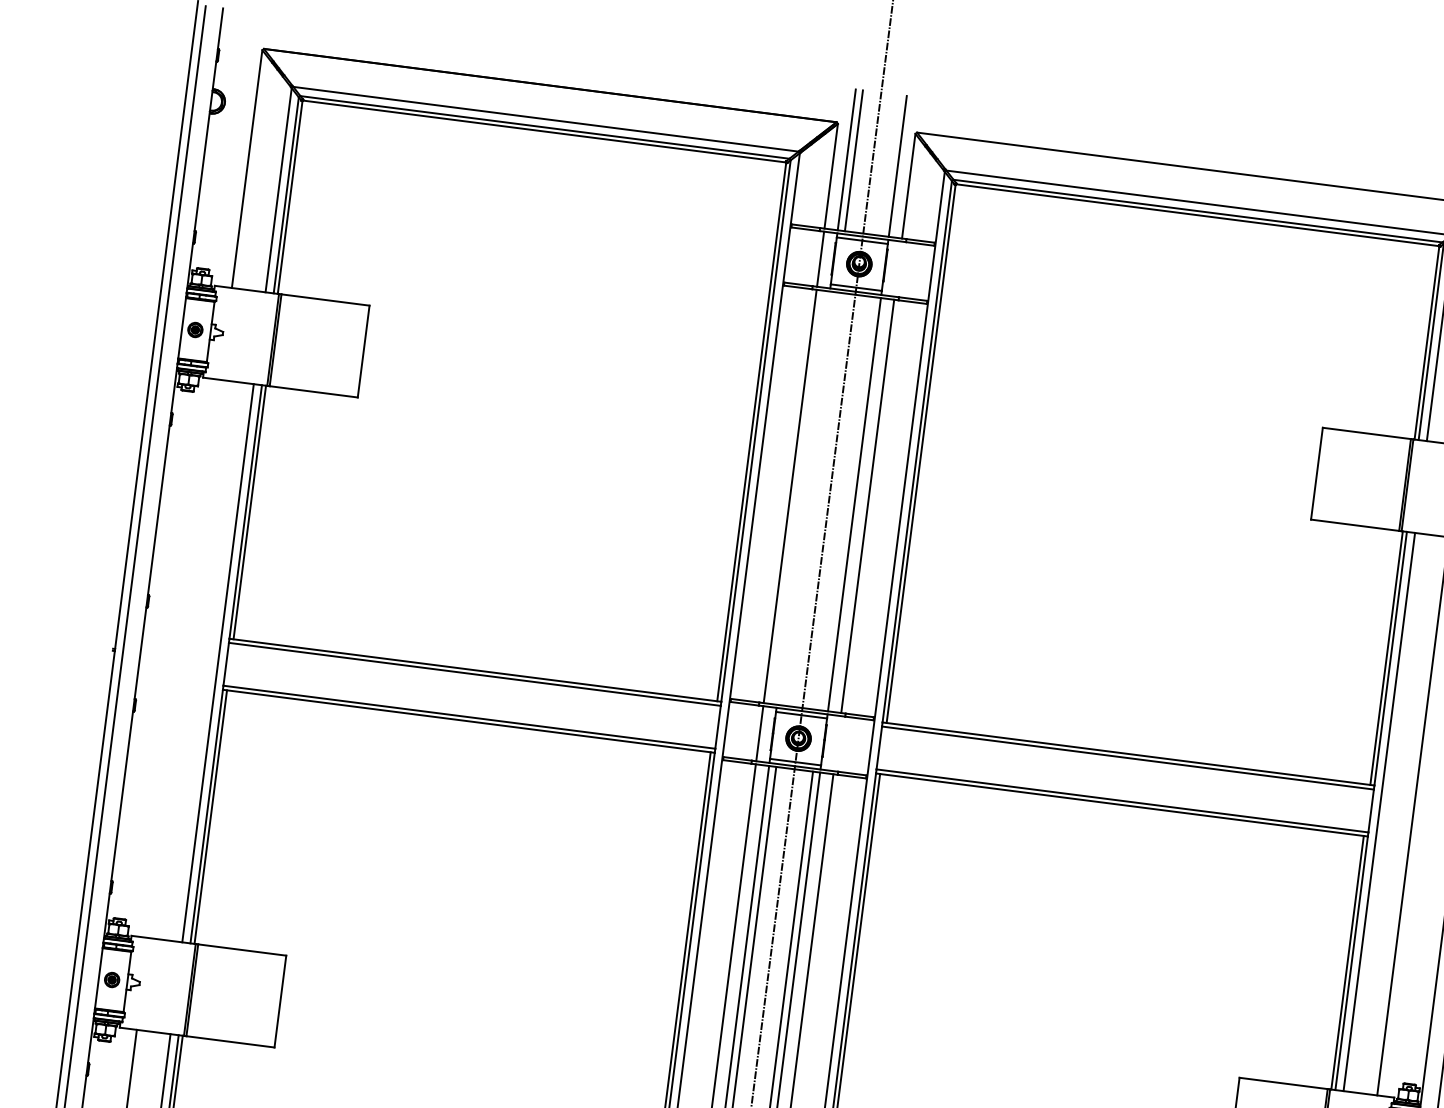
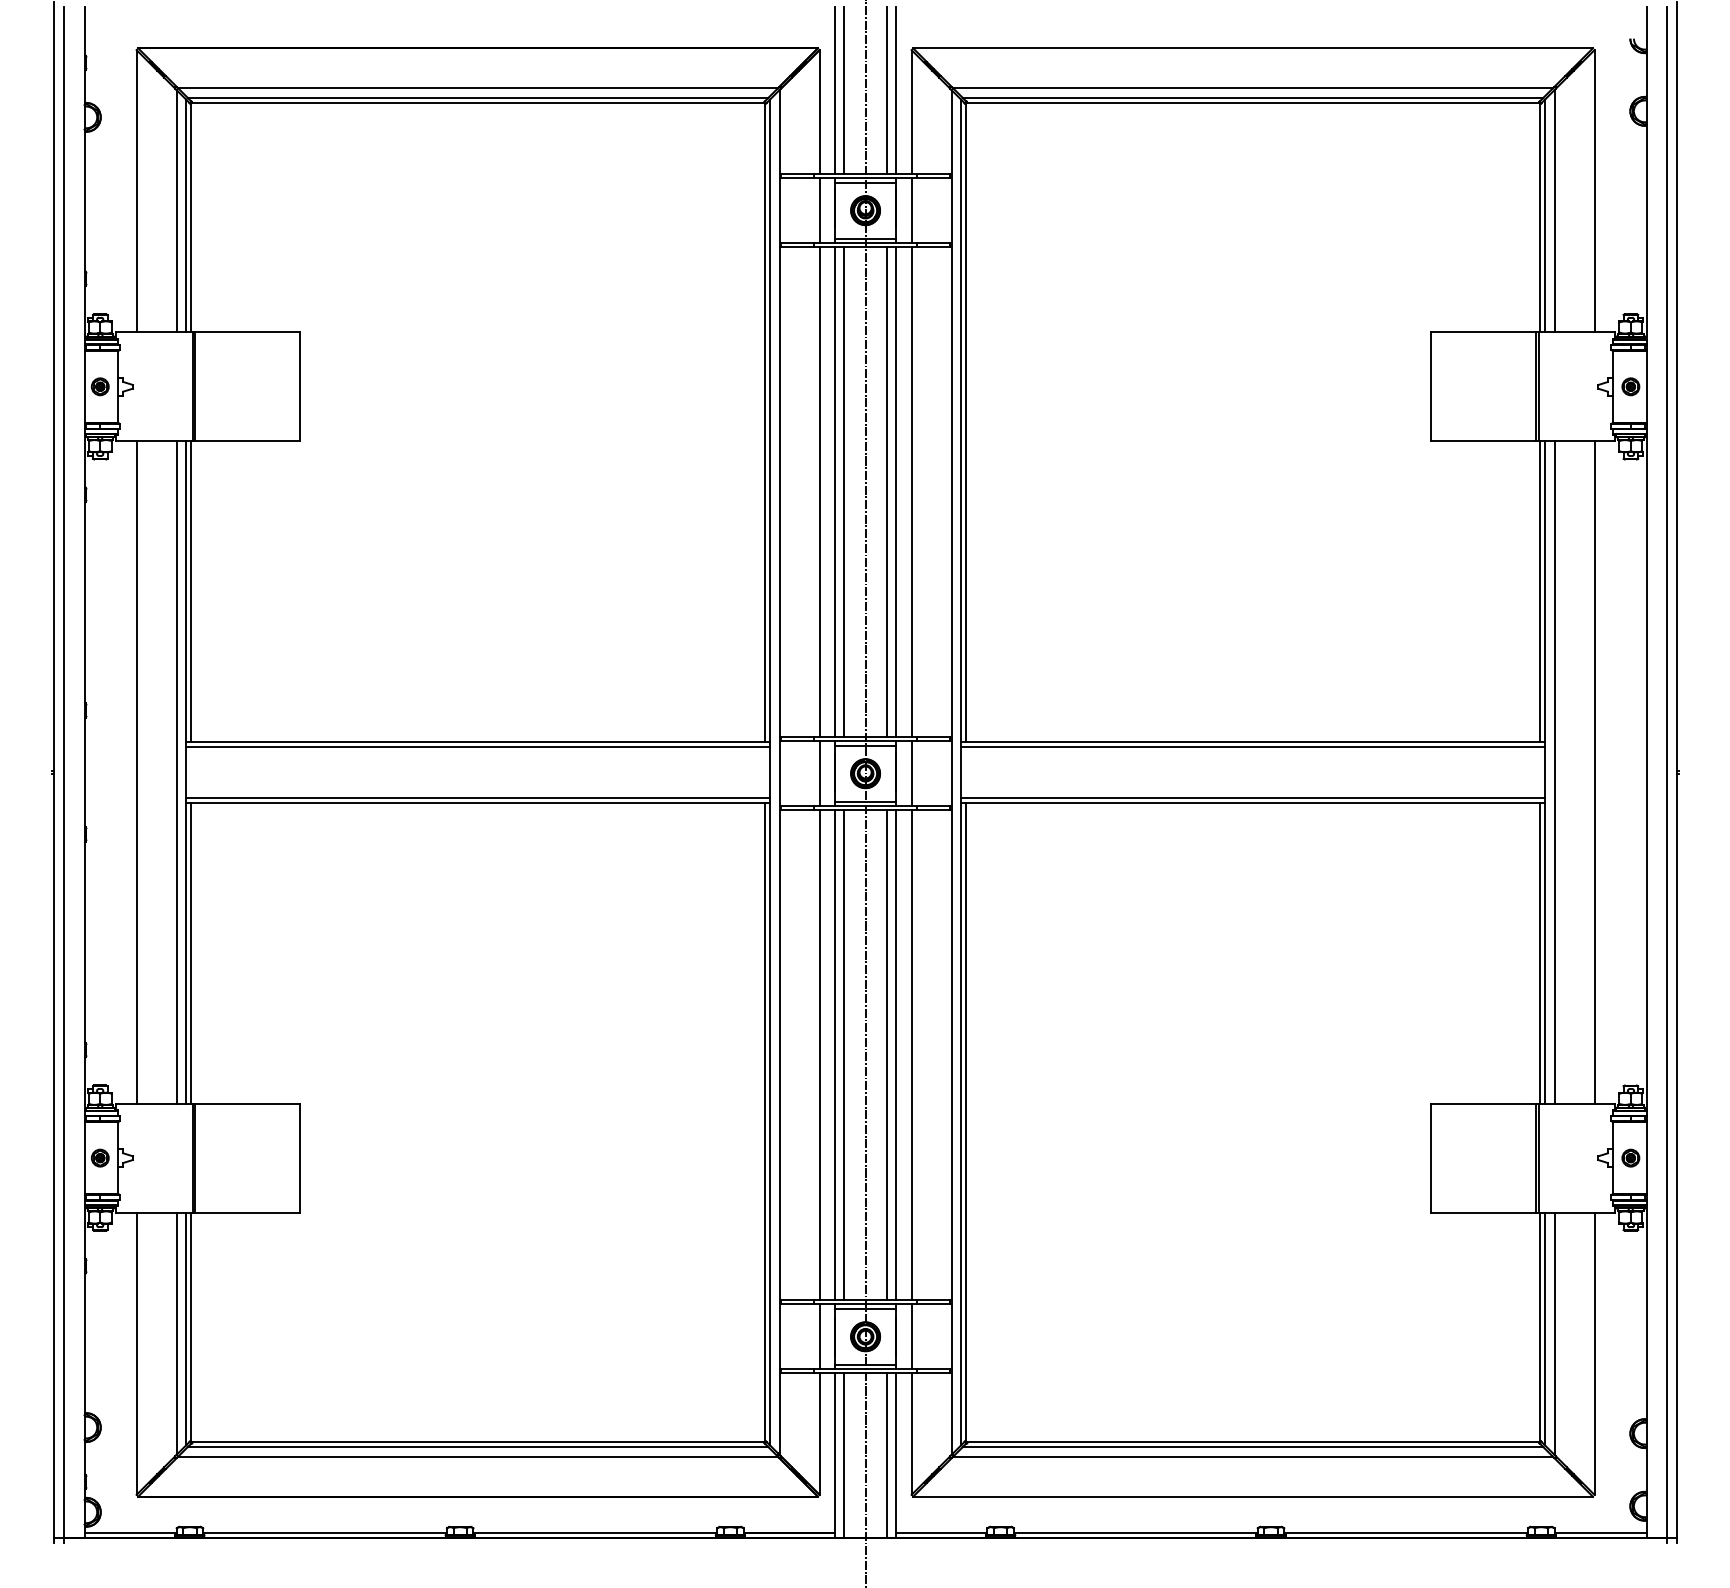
line: (890, 165) -> (887, 90), added
line: (898, 269) -> (911, 210), added
line: (803, 497) -> (835, 491), added
line: (810, 498) -> (843, 491), added
line: (847, 503) -> (887, 491), added
line: (184, 658) -> (136, 772), added
line: (837, 743) -> (911, 773), added

